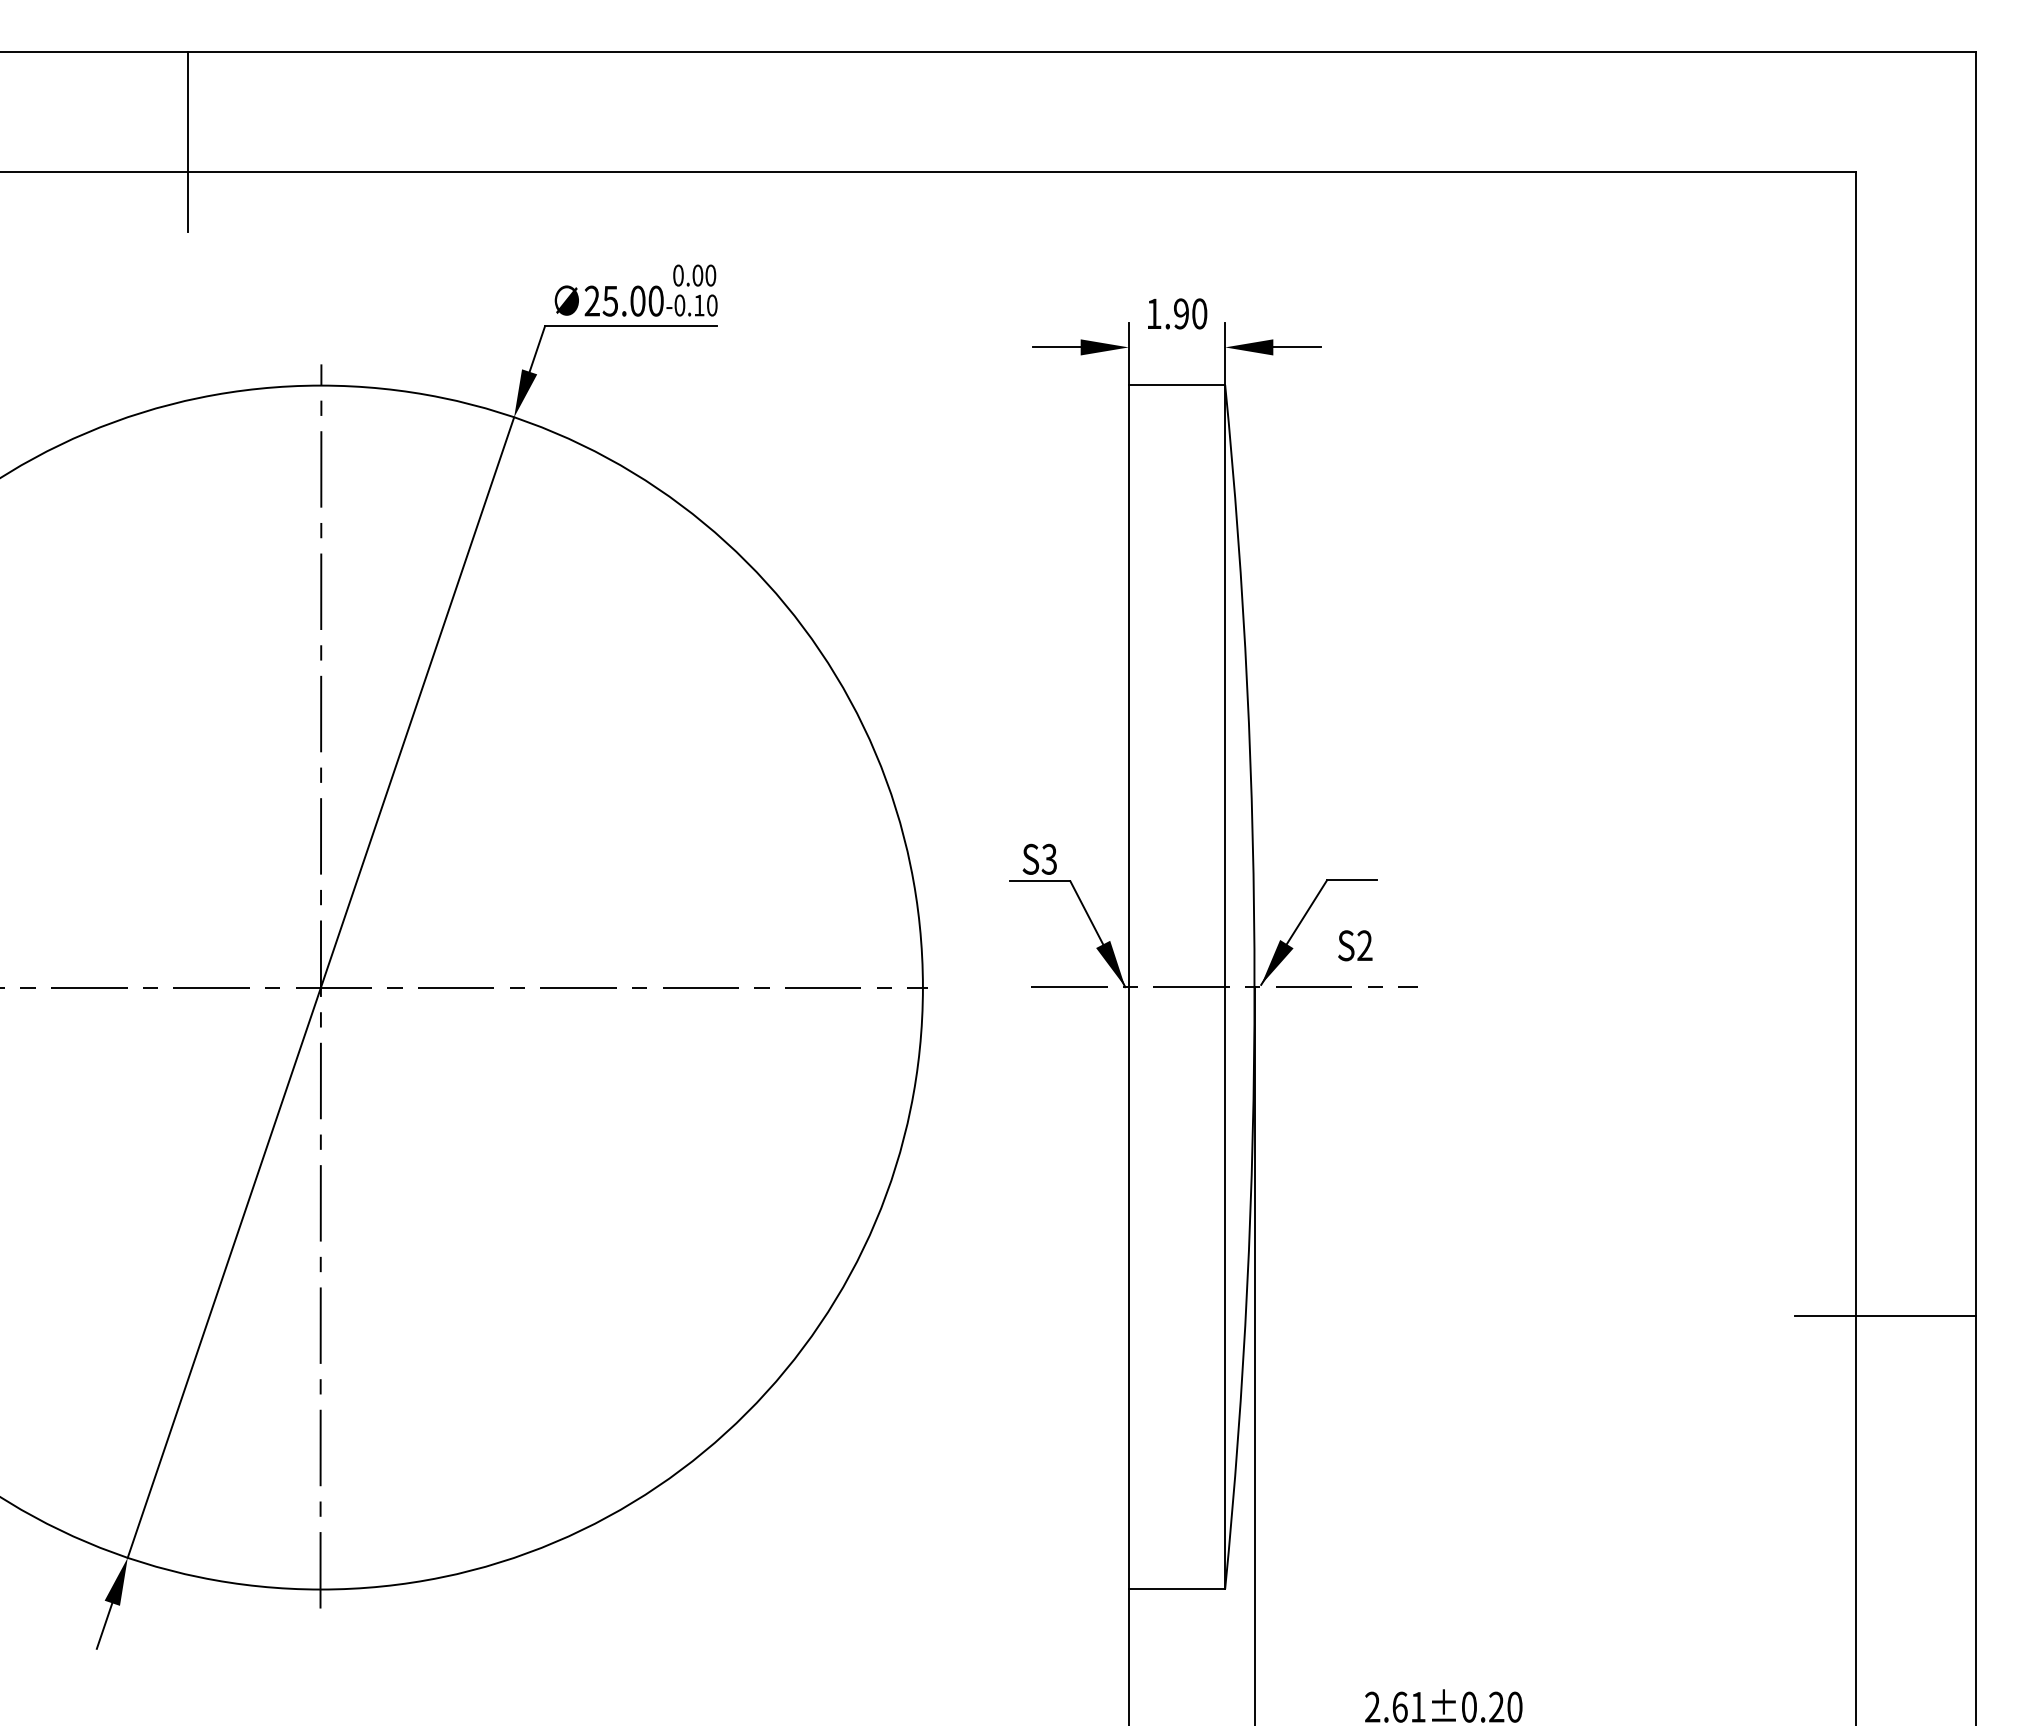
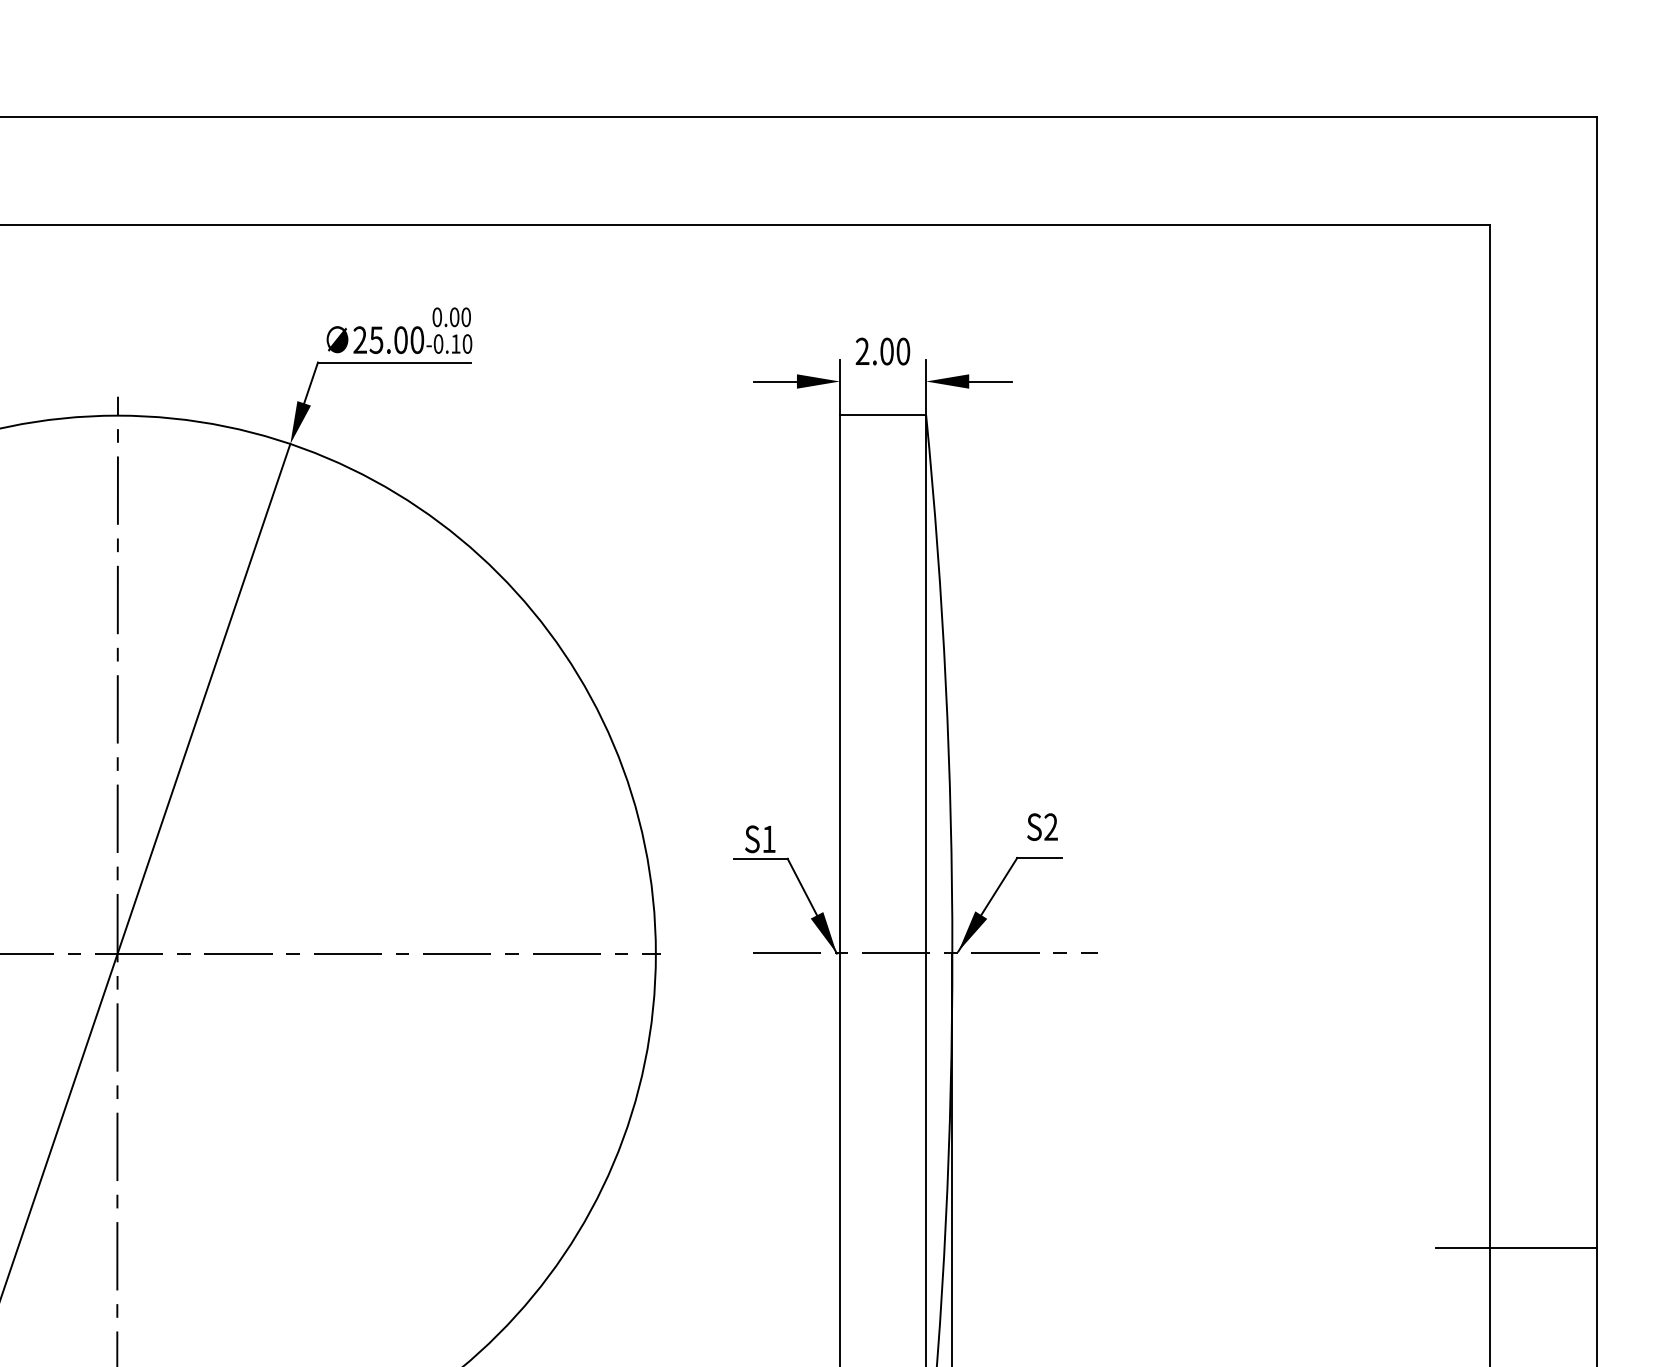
text: (1167, 313) -> (874, 351), 1.90 -> 2.00
text: (1048, 858) -> (768, 838), S3 -> S1
text: (1355, 945) -> (1042, 826), moved

